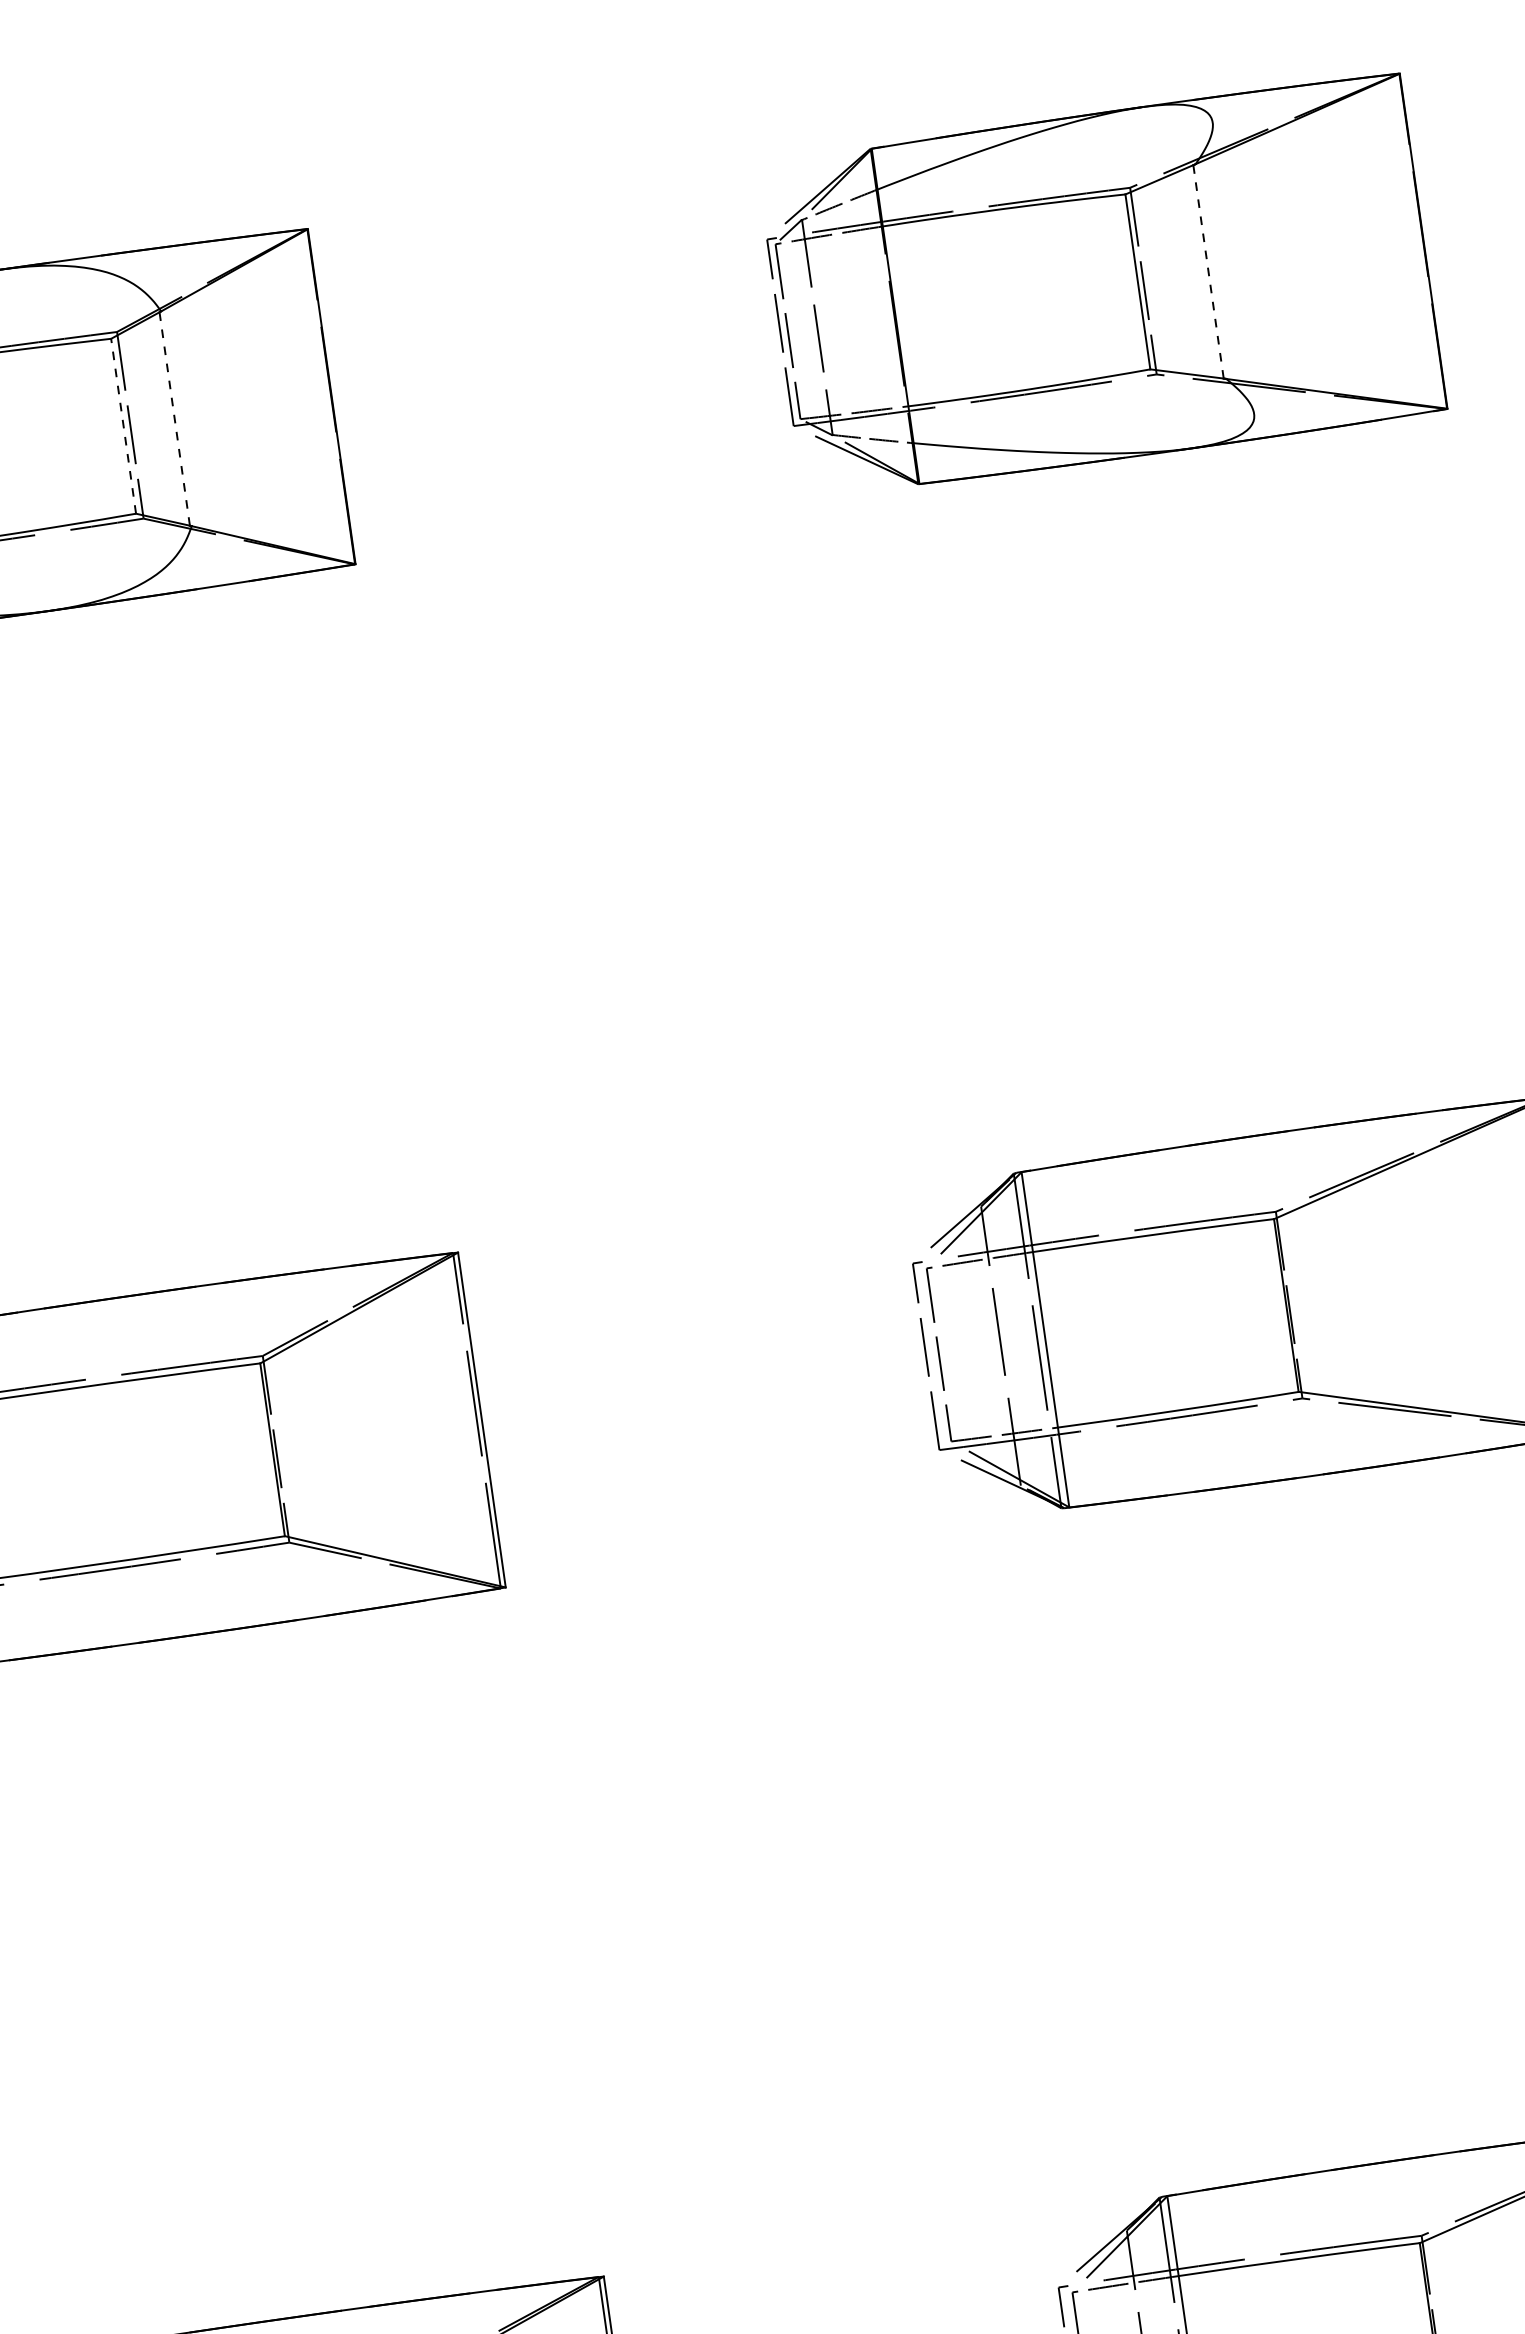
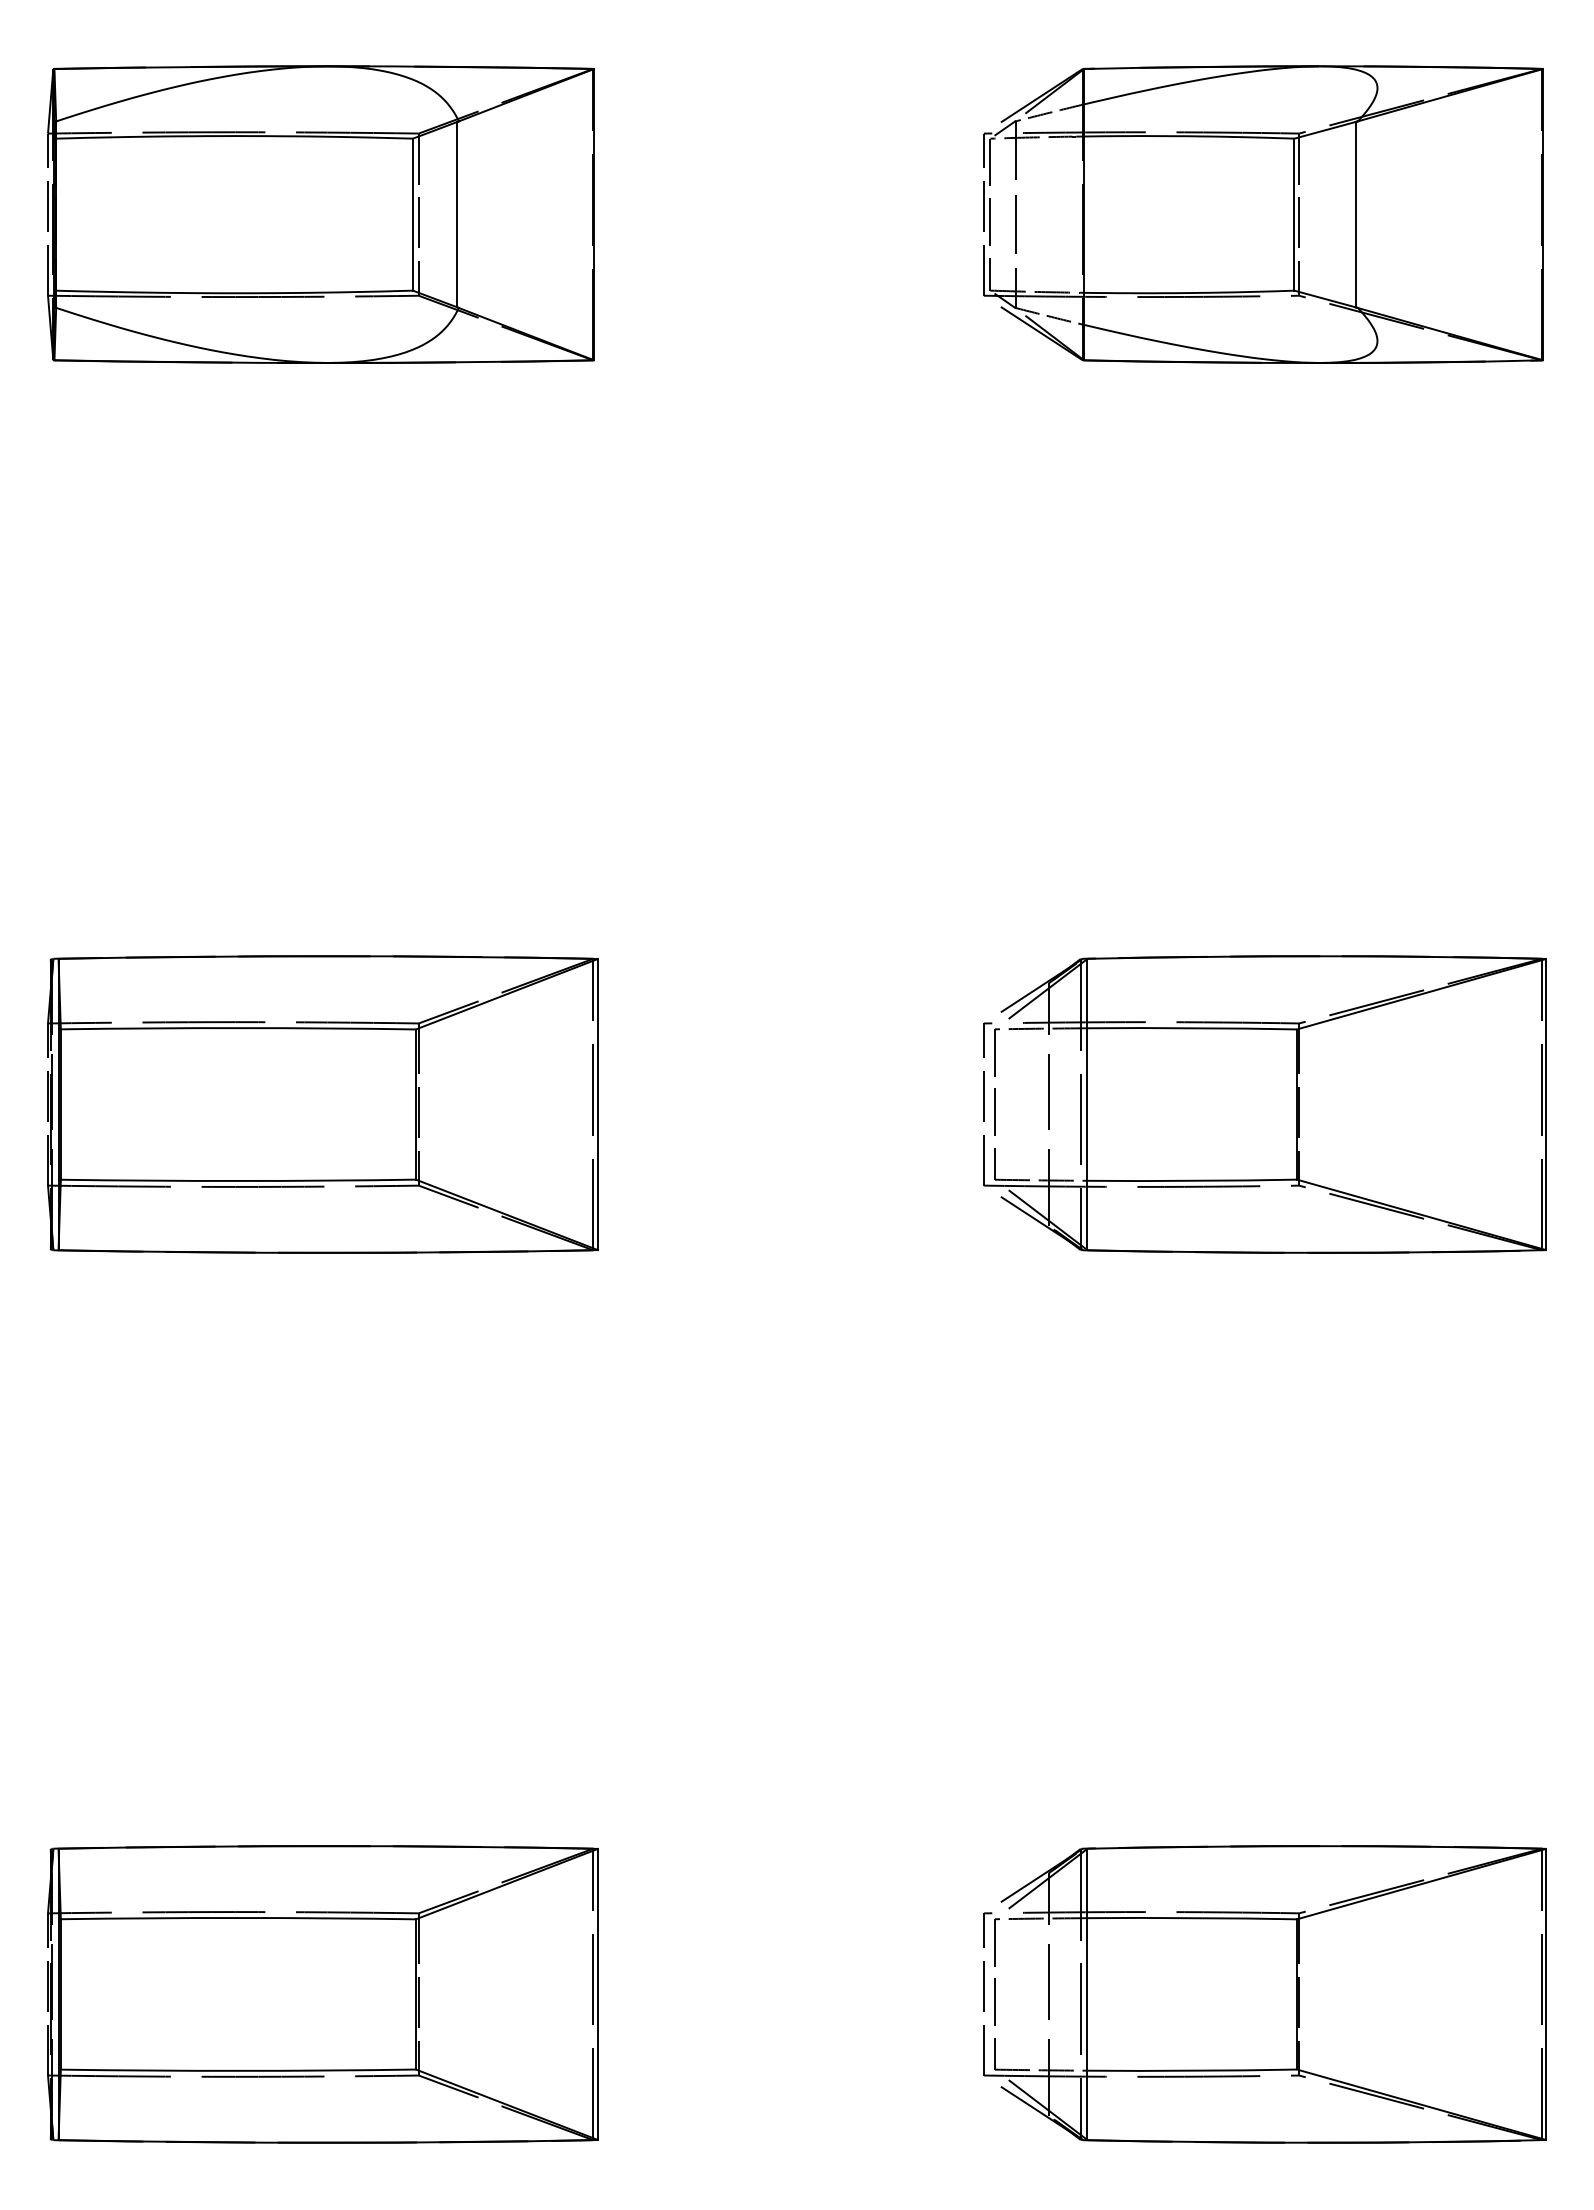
line: (1208, 271) -> (1355, 214), dashed -> solid
line: (174, 418) -> (457, 214), dashed -> solid
line: (124, 426) -> (413, 214), dashed -> solid

